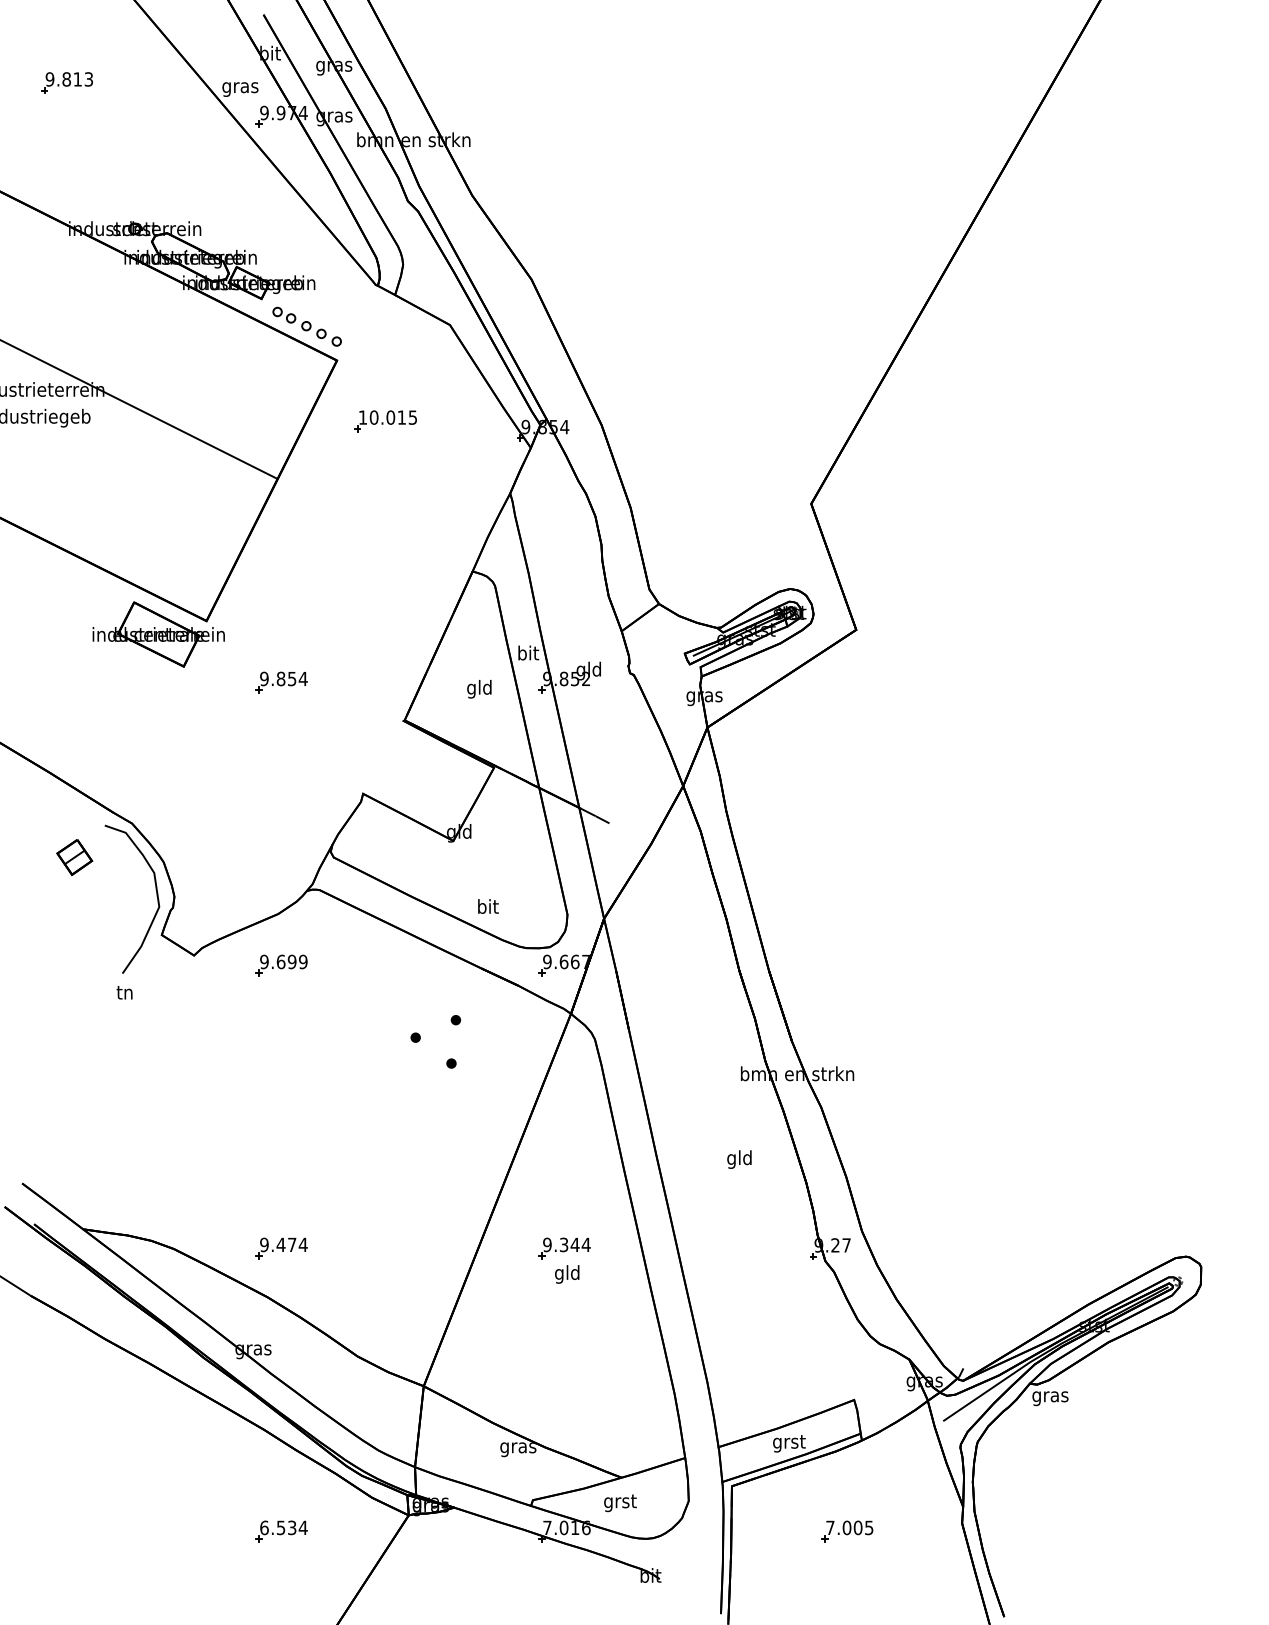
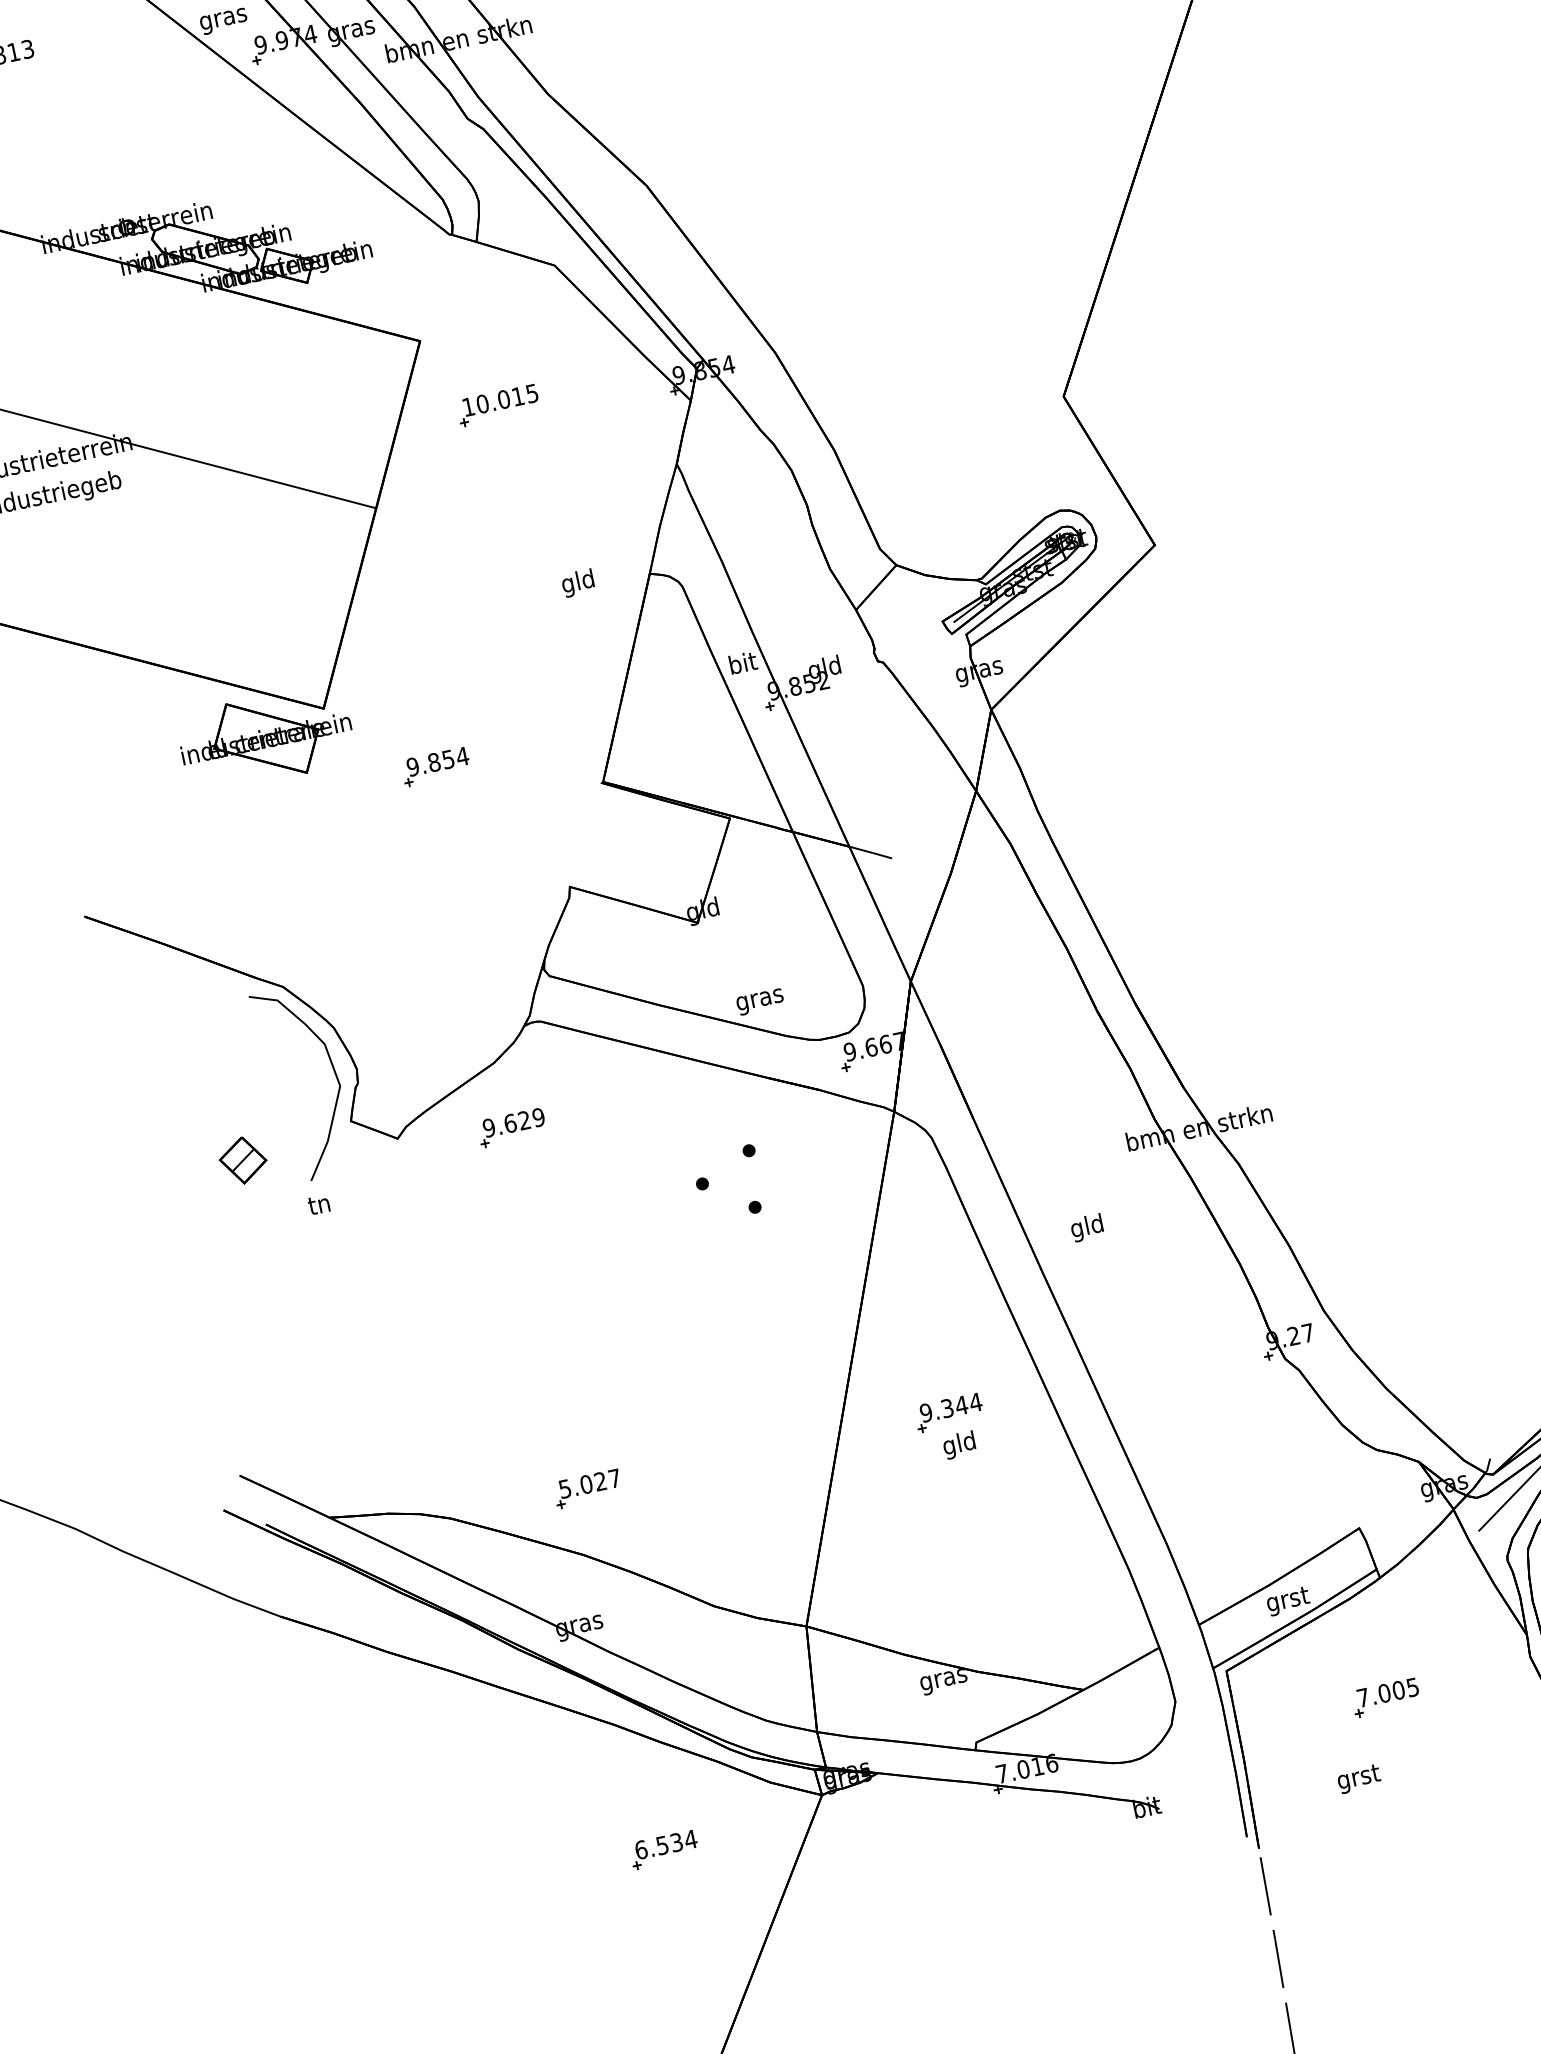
part: (306, 326) -> (371, 305), removed
text: (479, 689) -> (578, 583), moved
part: (74, 857) -> (242, 1160), moved
text: (487, 908) -> (759, 999), bit -> gras
text: (291, 961) -> (523, 1120), 9.699 -> 9.629
text: (739, 1159) -> (1087, 1227), moved
text: (283, 1244) -> (589, 1483), 9.474 -> 5.027
text: (620, 1503) -> (1359, 1779), moved

